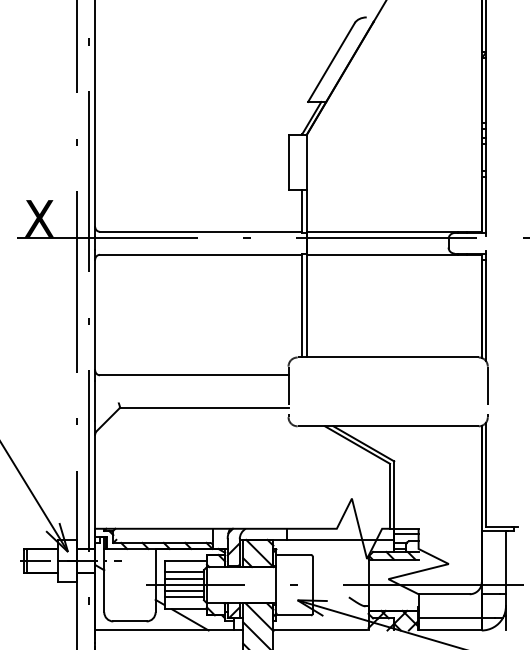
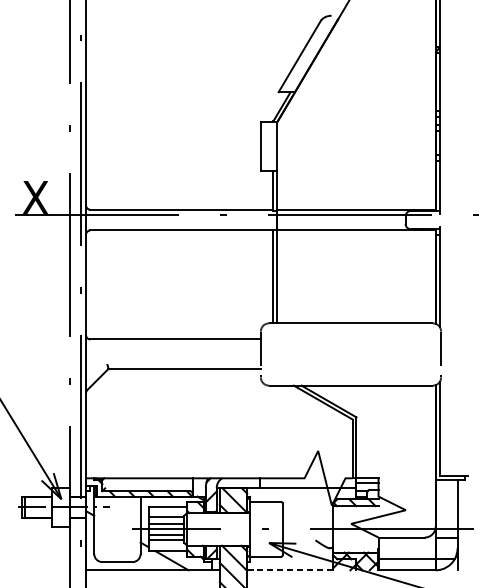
line: (320, 630) -> (289, 570), solid -> dashed

